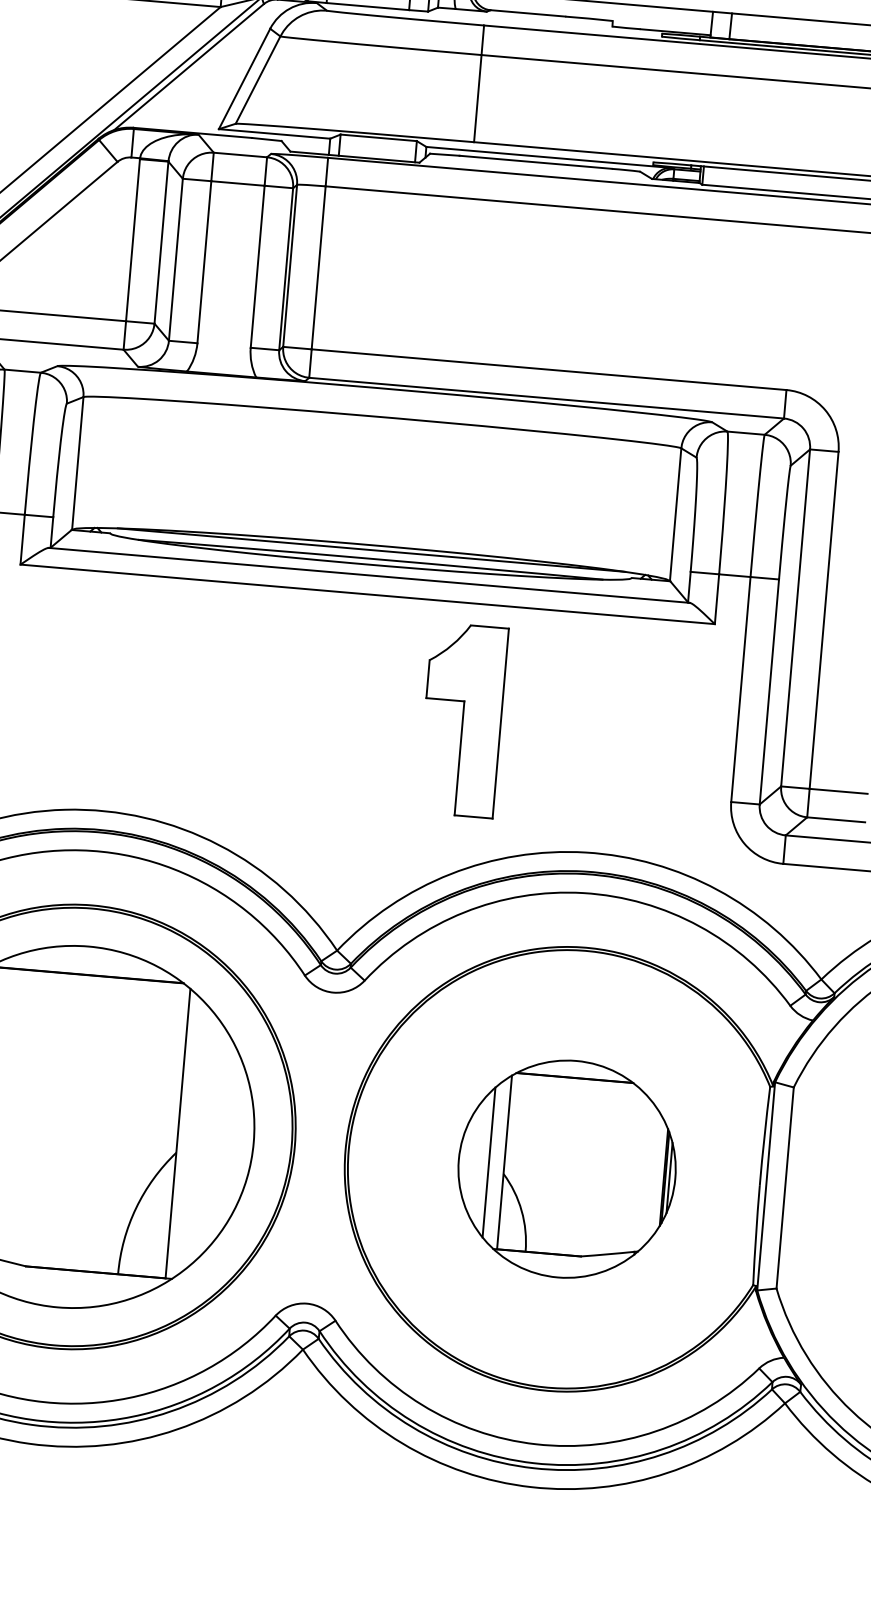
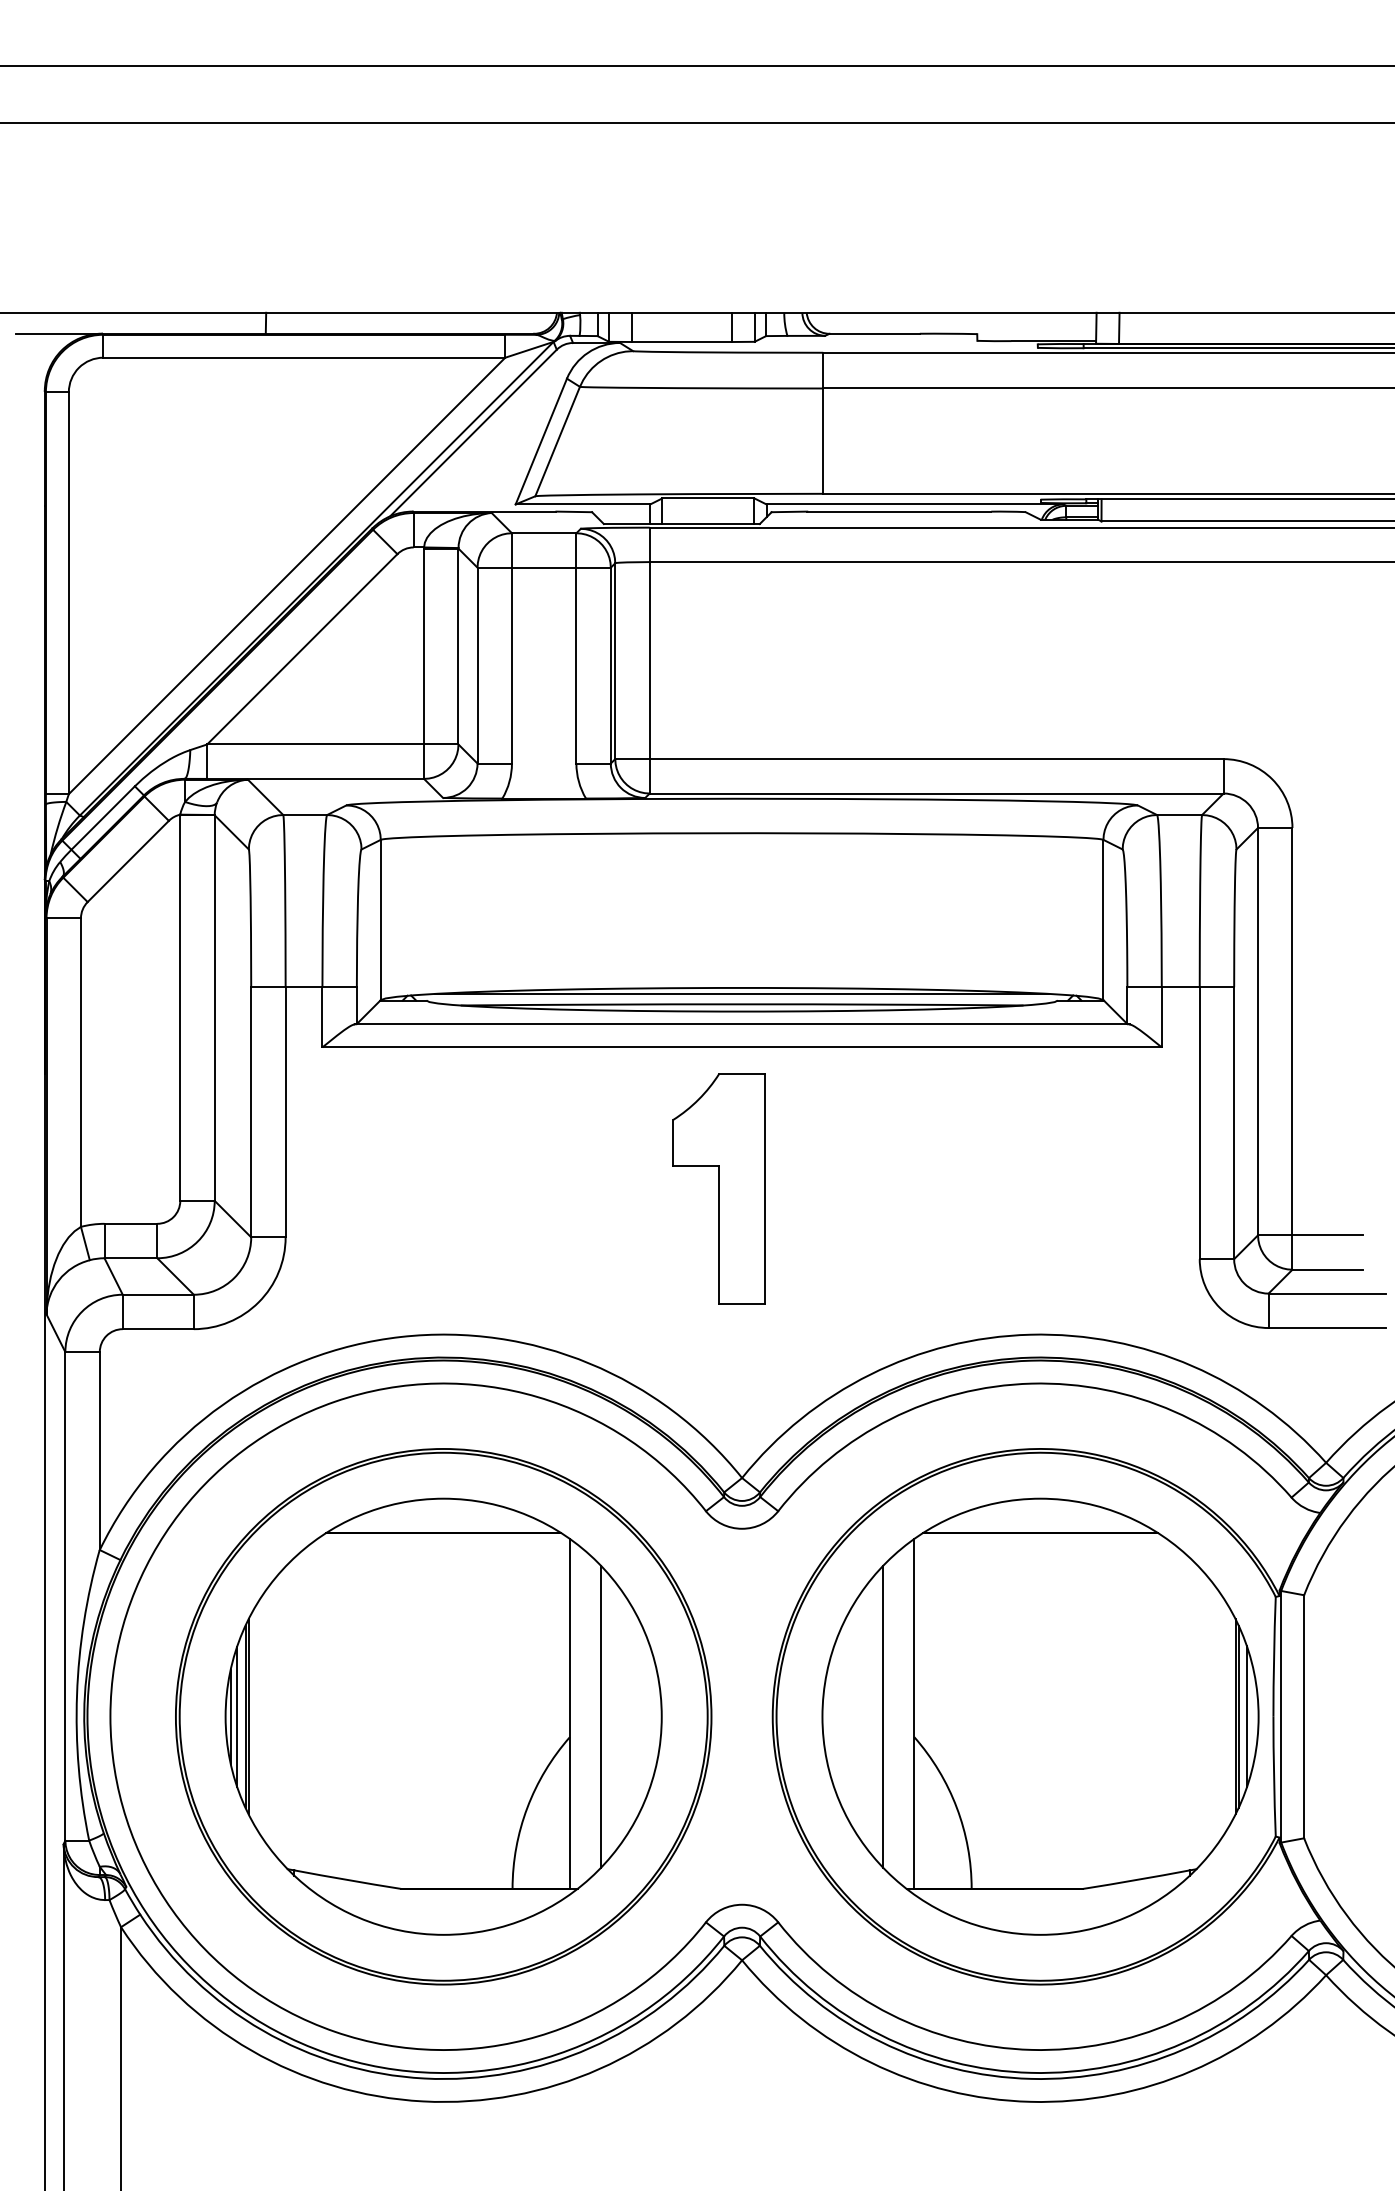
part: (462, 720) -> (718, 1188), moved
line: (203, 1137) -> (601, 1716), added
part: (567, 1169) -> (1040, 1716), size x1.67

